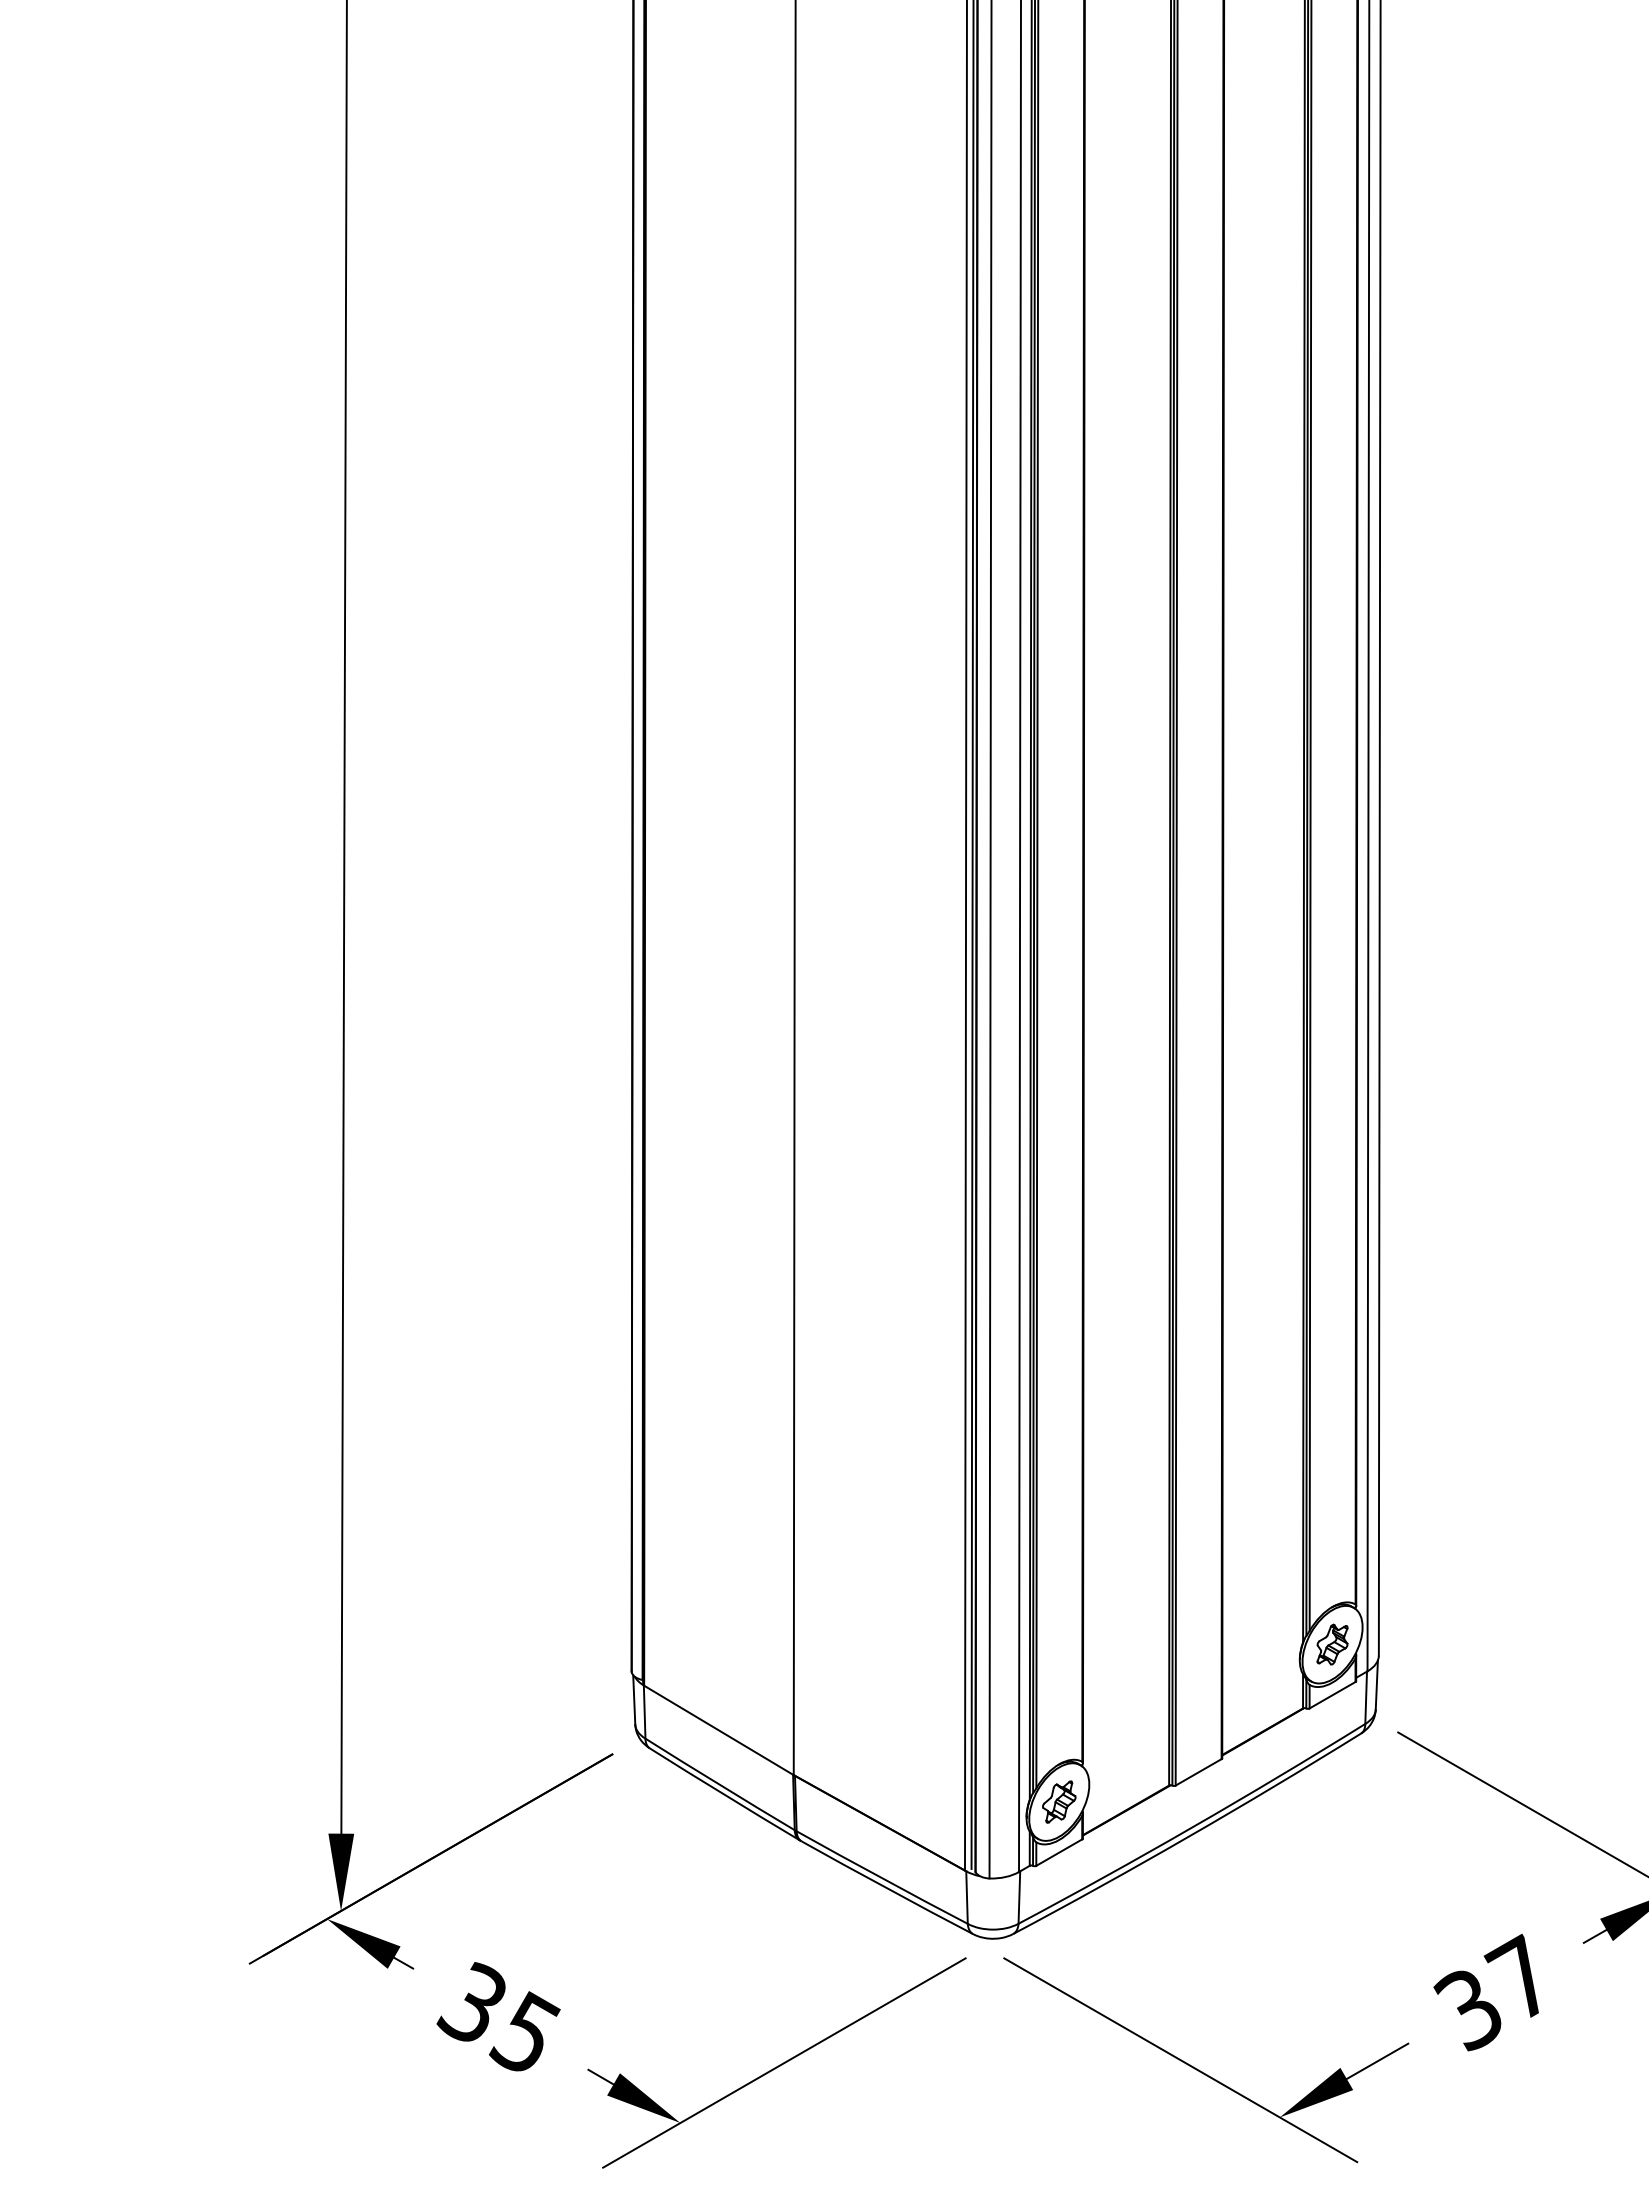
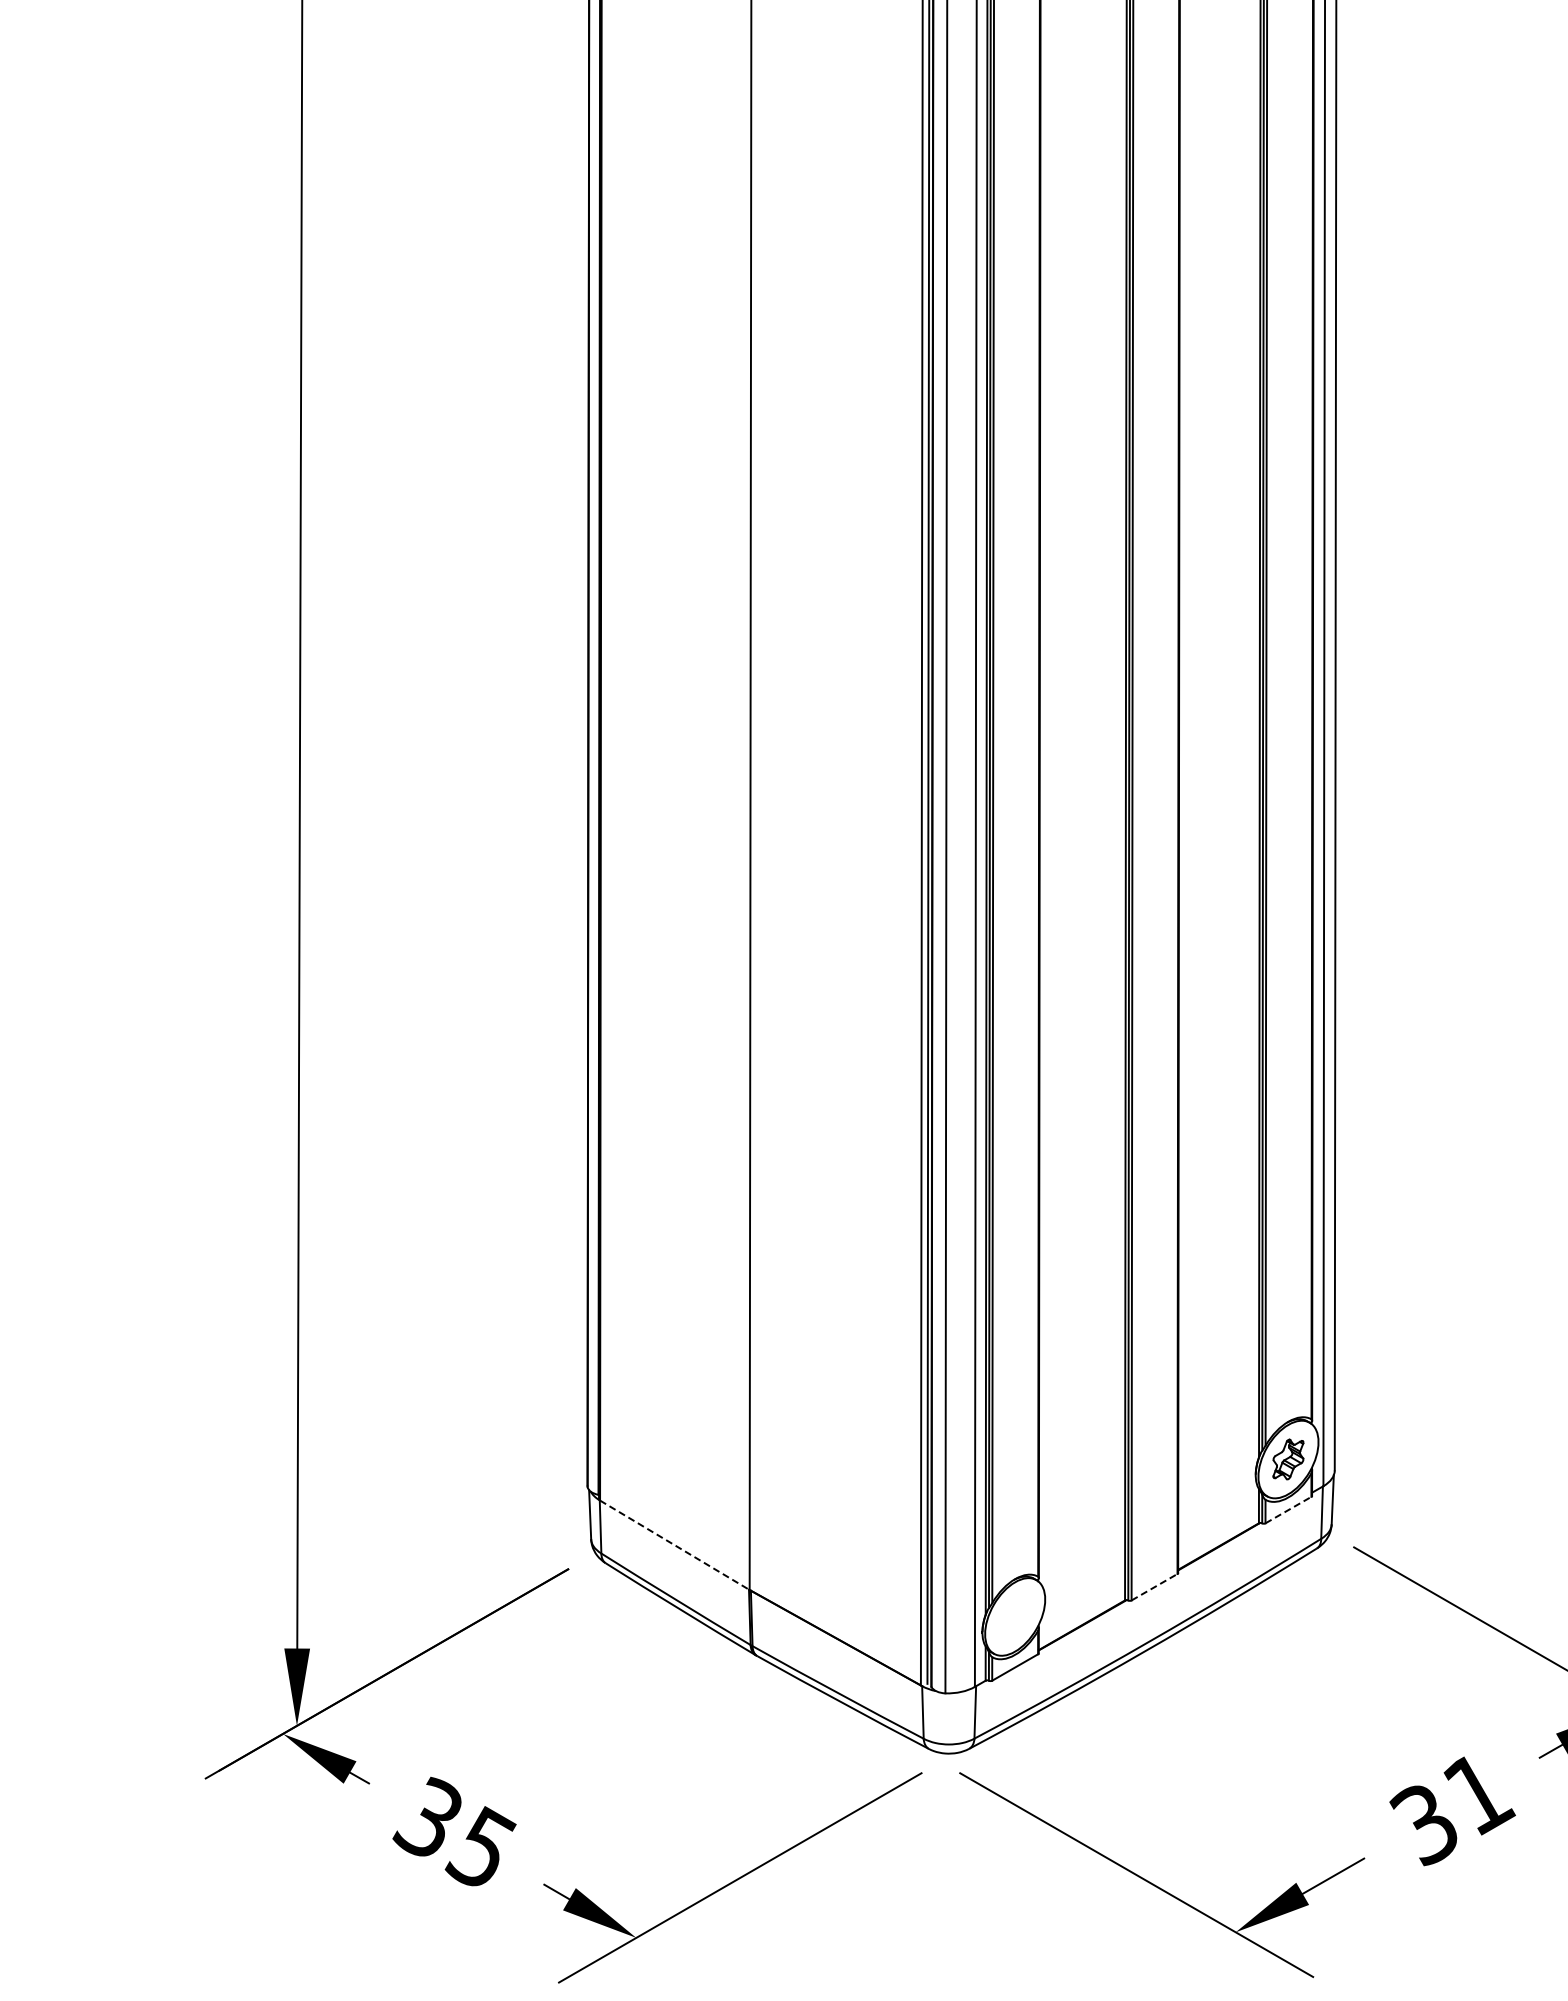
line: (1332, 1694) -> (1288, 1509), solid -> dashed
line: (719, 1730) -> (675, 1545), solid -> dashed
line: (1199, 1772) -> (1155, 1587), solid -> dashed
part: (1059, 1801) -> (1015, 1616), removed
text: (1521, 1976) -> (1477, 1791), 37 -> 31

